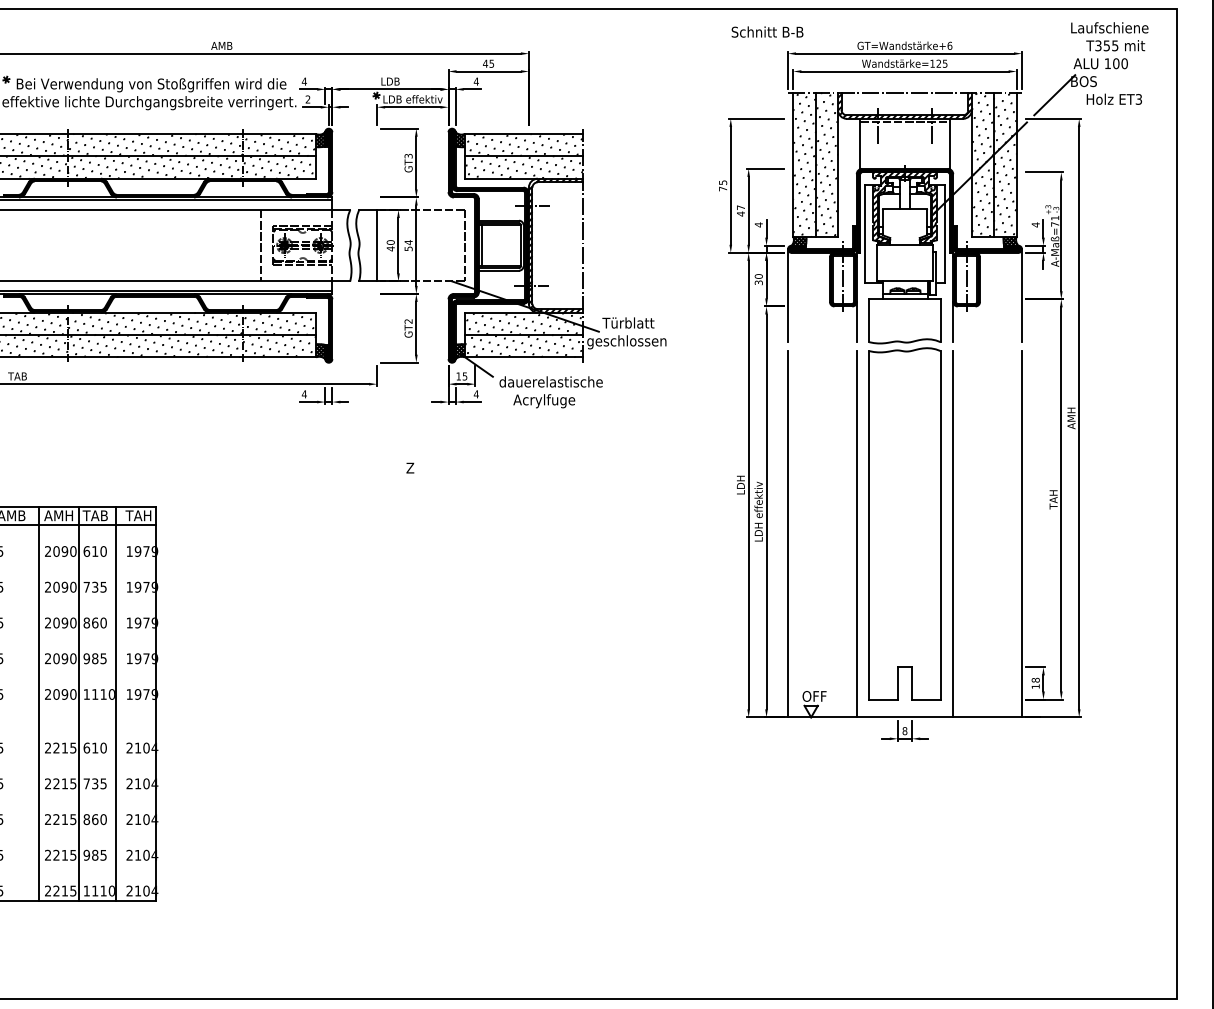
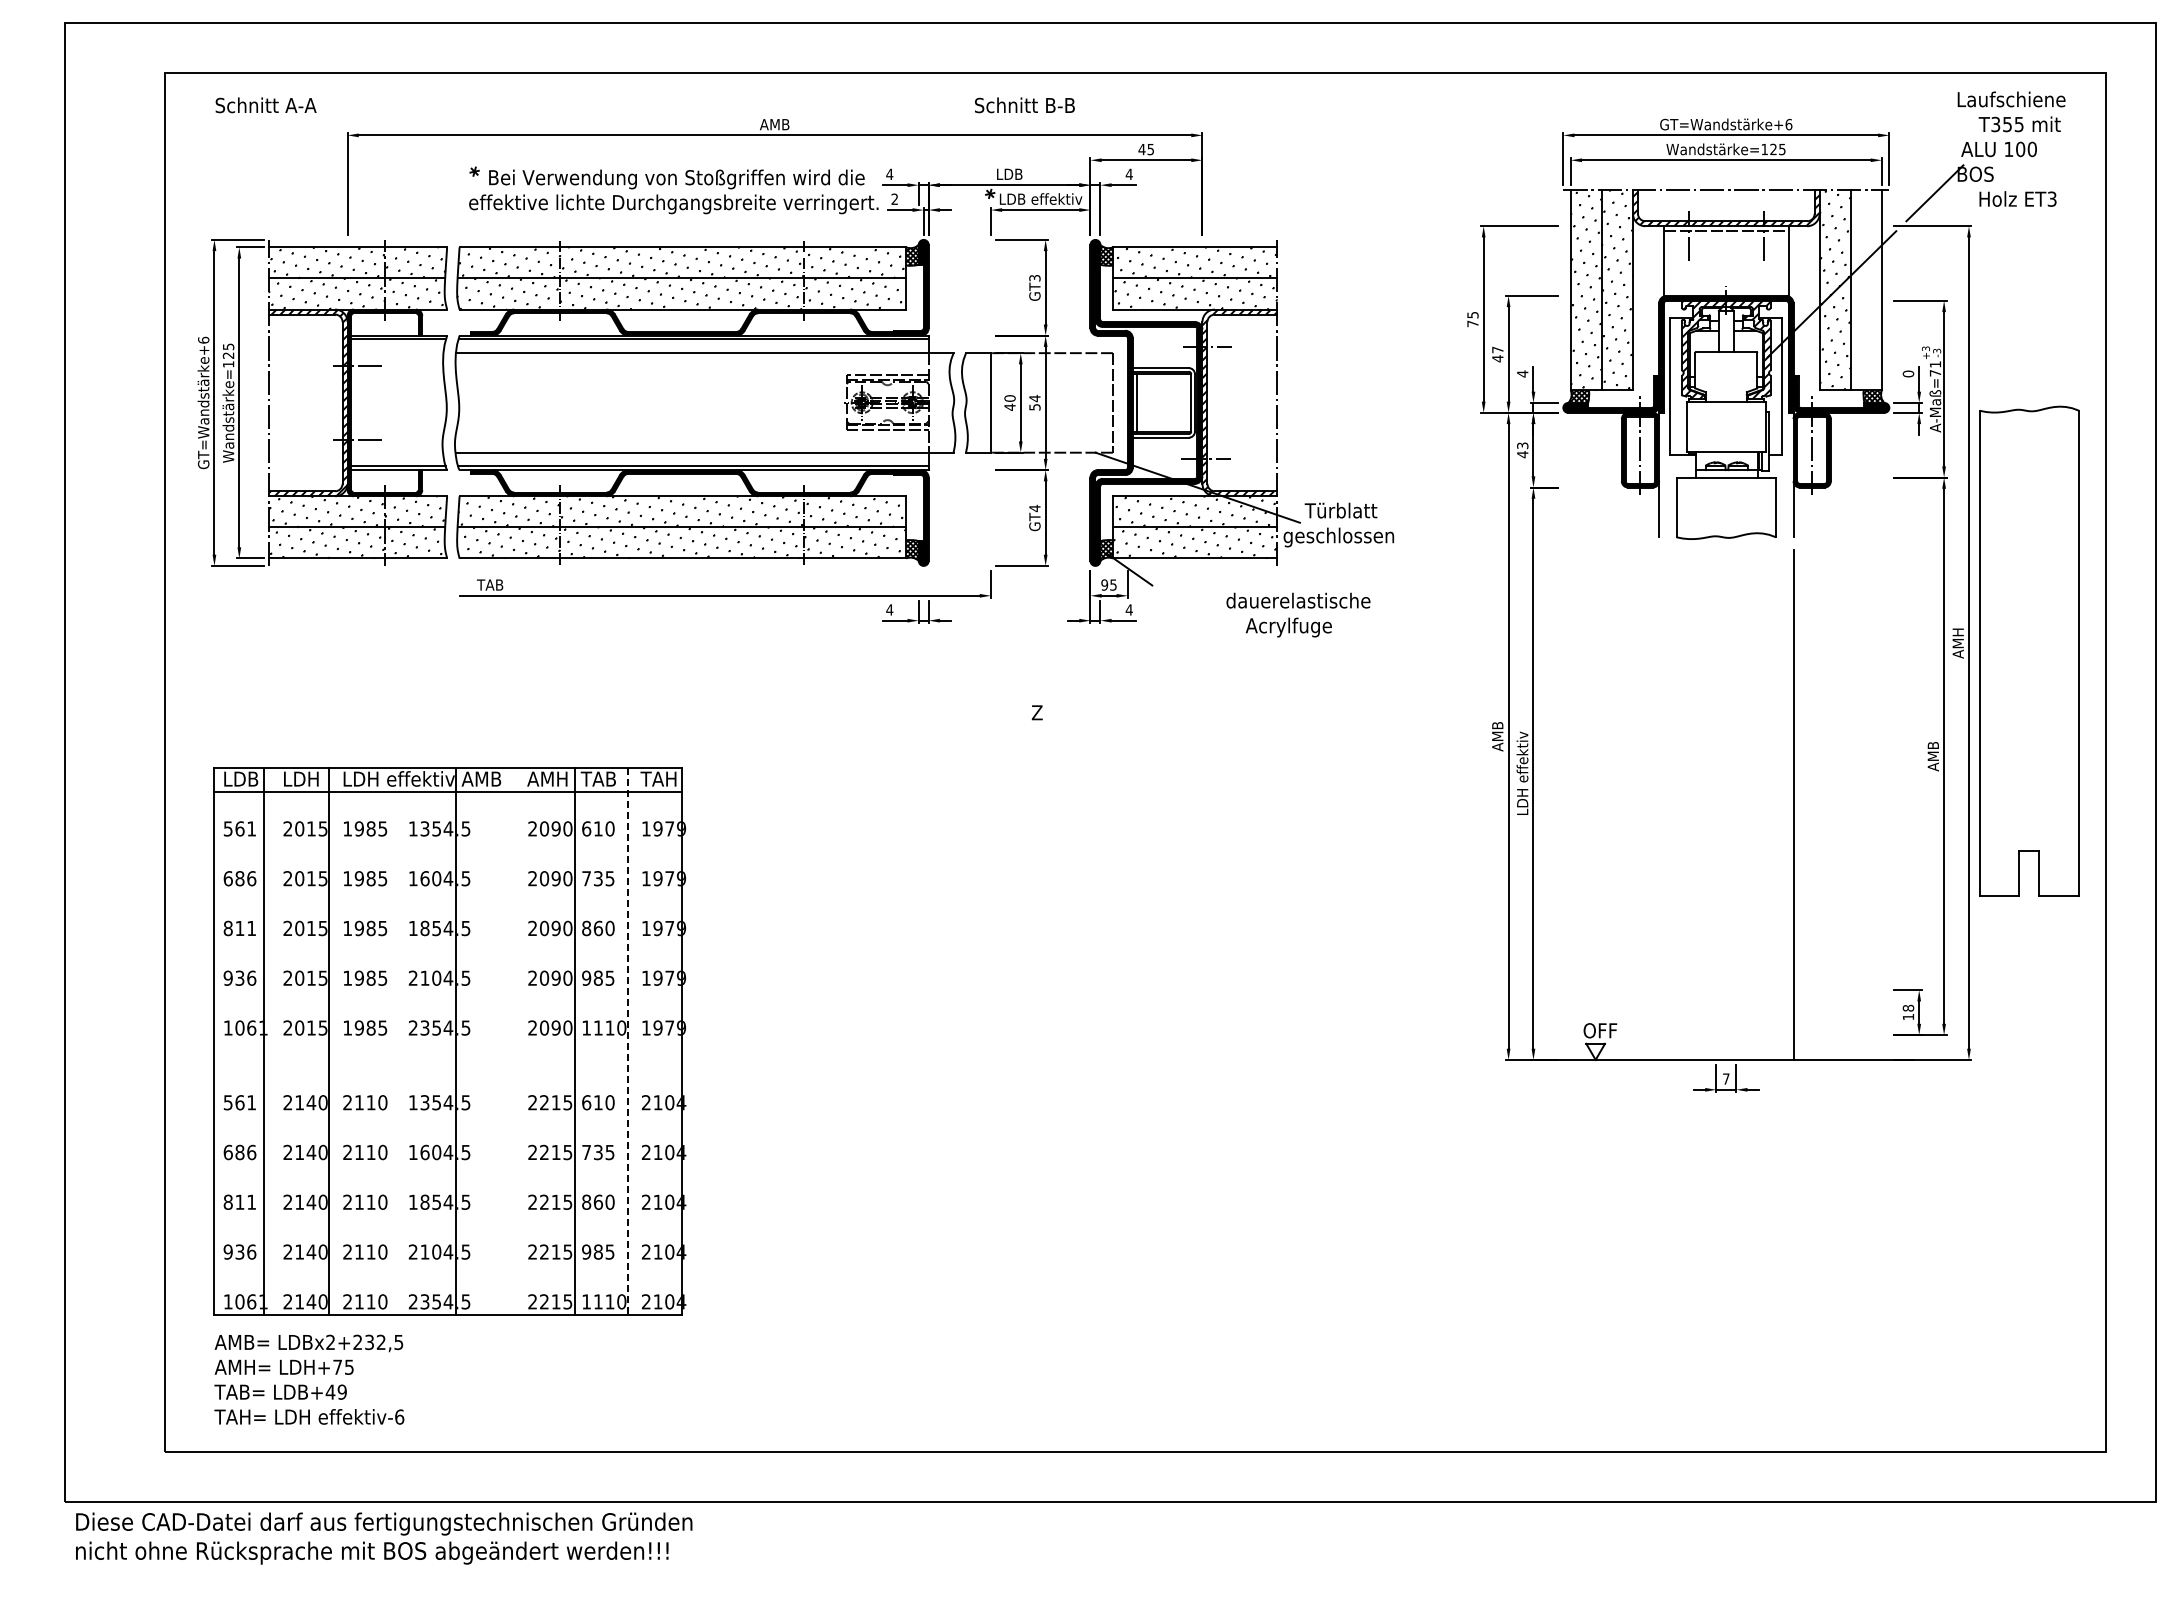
text: (767, 32) -> (1024, 105), moved
hatch: (1004, 164) -> (1865, 289), removed
text: (1035, 224) -> (1908, 373), 4 -> 0
line: (261, 245) -> (829, 402), removed
text: (758, 279) -> (1522, 450), 30 -> 43
line: (788, 295) -> (1563, 472), removed
line: (1022, 295) -> (1889, 472), removed
text: (408, 321) -> (1034, 508), GT2 -> GT4
text: (458, 376) -> (1104, 584), 15 -> 95
text: (551, 391) -> (1298, 614), moved
text: (740, 485) -> (1497, 736), LDH -> AMB
text: (1053, 499) -> (1932, 756), TAH -> AMB
part: (905, 523) -> (2029, 650), moved
line: (788, 534) -> (1563, 804), removed
line: (857, 534) -> (1659, 804), removed
line: (1022, 534) -> (1889, 804), removed
line: (39, 704) -> (520, 1041), removed
line: (116, 704) -> (627, 1041), solid -> dashed
text: (905, 730) -> (1726, 1078), 8 -> 7

